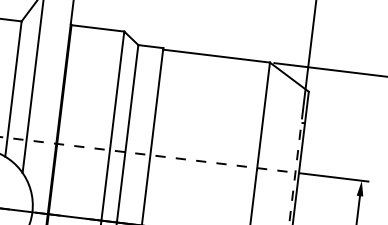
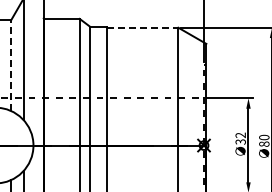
line: (216, 55) -> (142, 27), solid -> dashed
line: (14, 88) -> (11, 65), solid -> dashed

